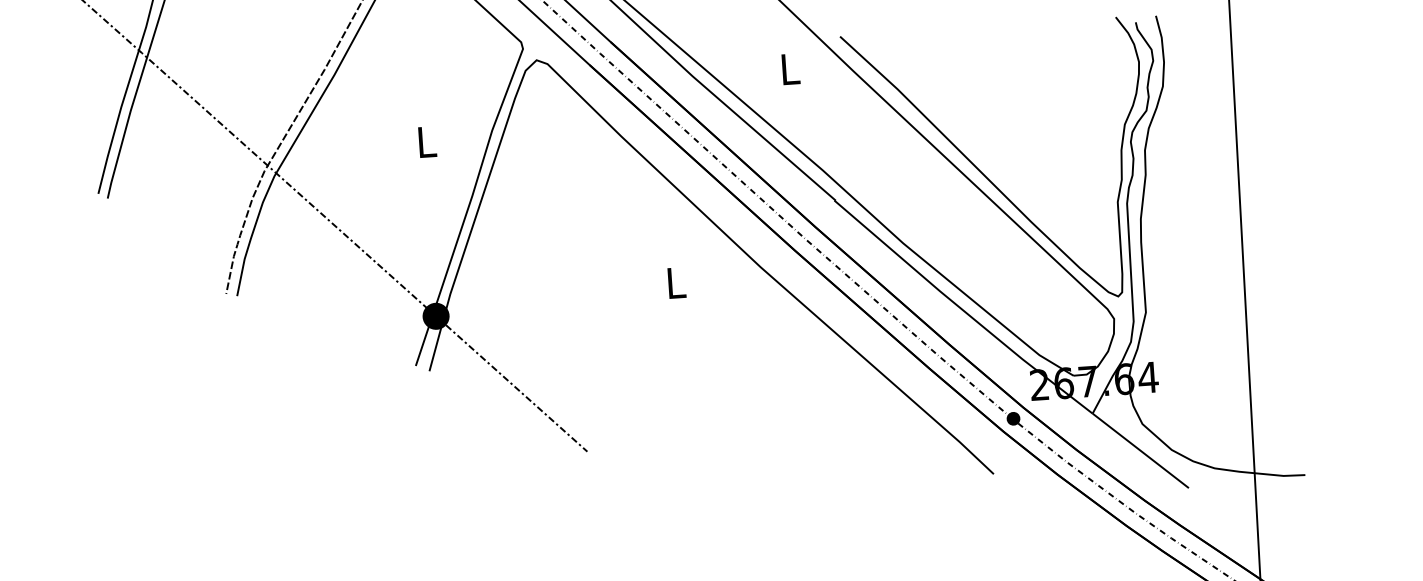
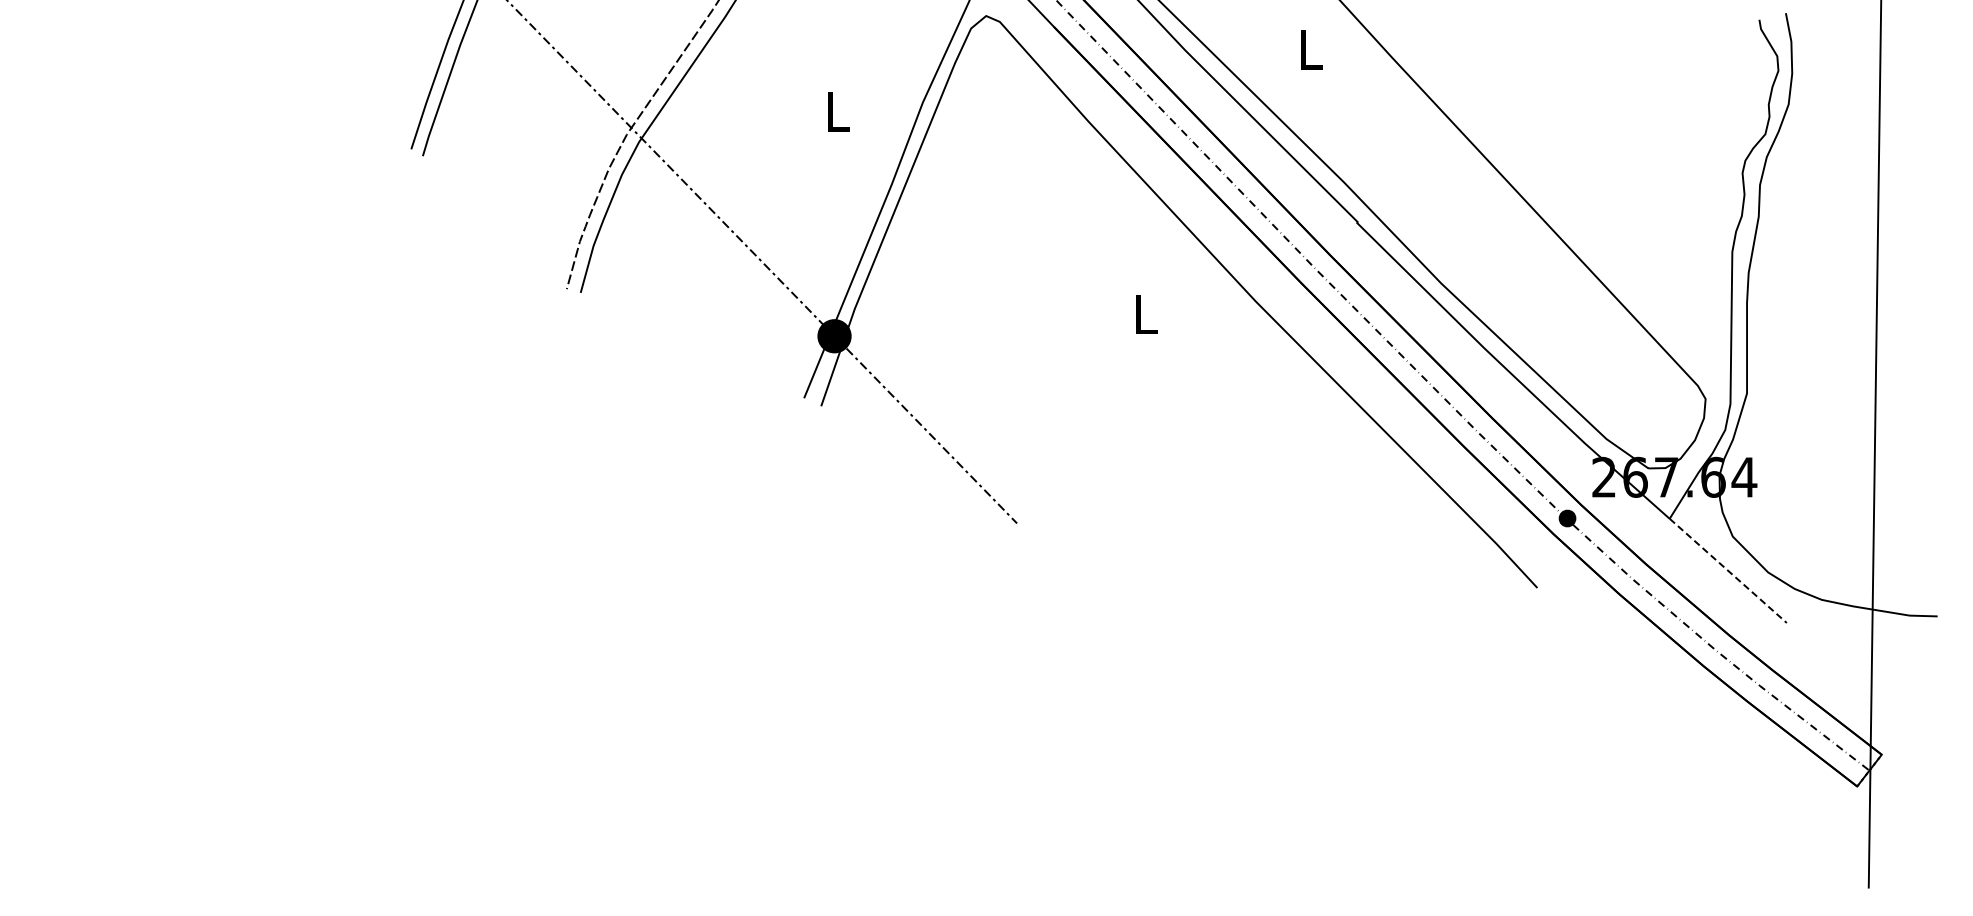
curve: (985, 174) -> (1552, 202), removed
line: (1140, 451) -> (1728, 571), solid -> dashed

